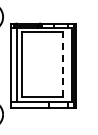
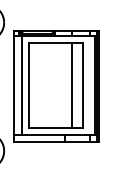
line: (54, 64) -> (71, 85), added
line: (62, 64) -> (82, 85), dashed -> solid

